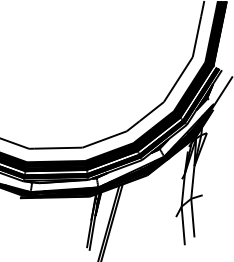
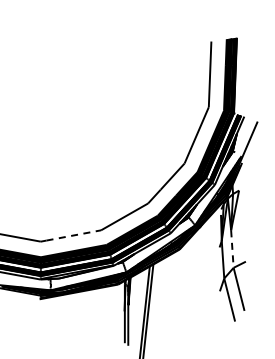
line: (58, 148) -> (73, 235), solid -> dashed
line: (192, 182) -> (232, 249), solid -> dashed

